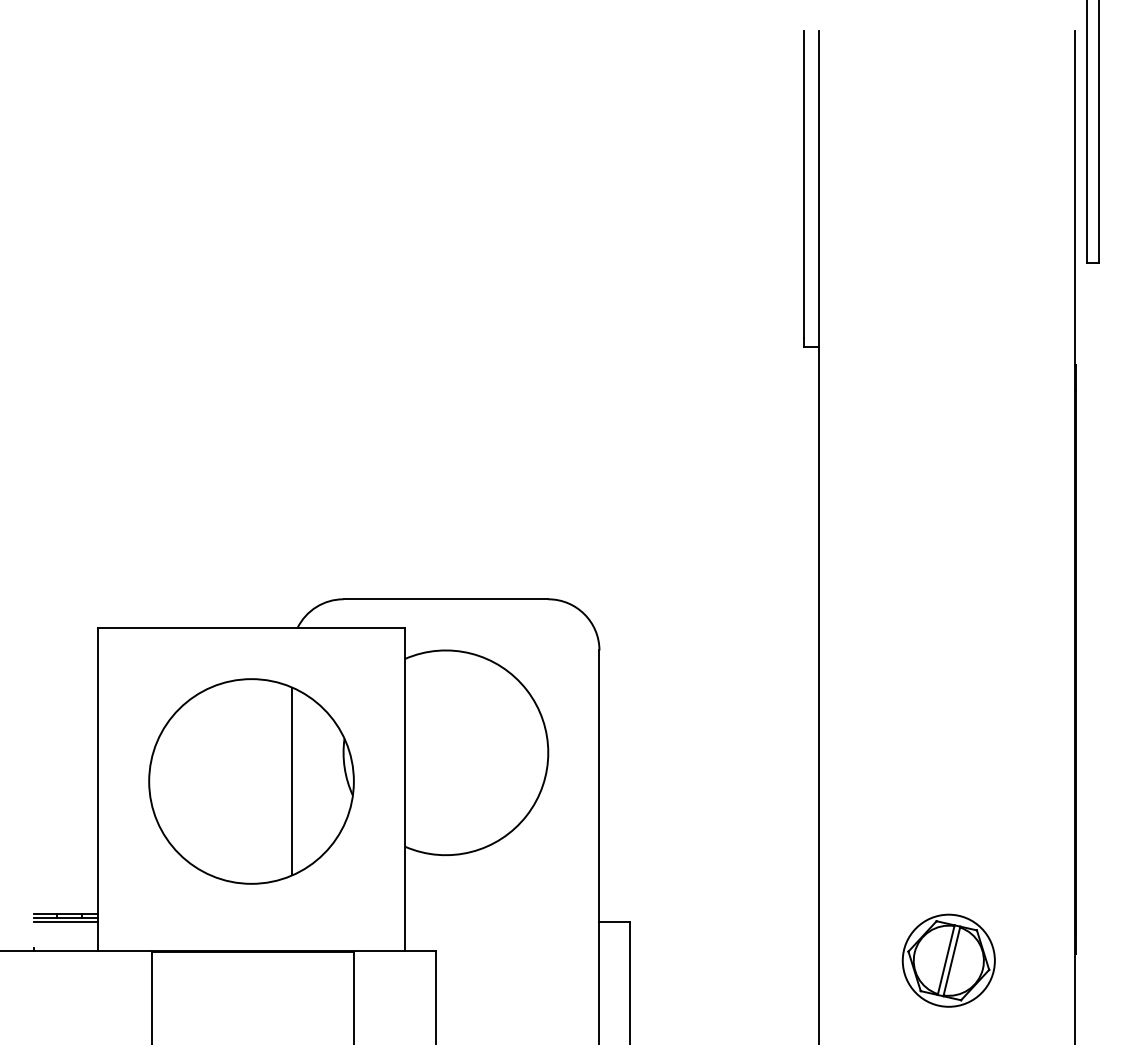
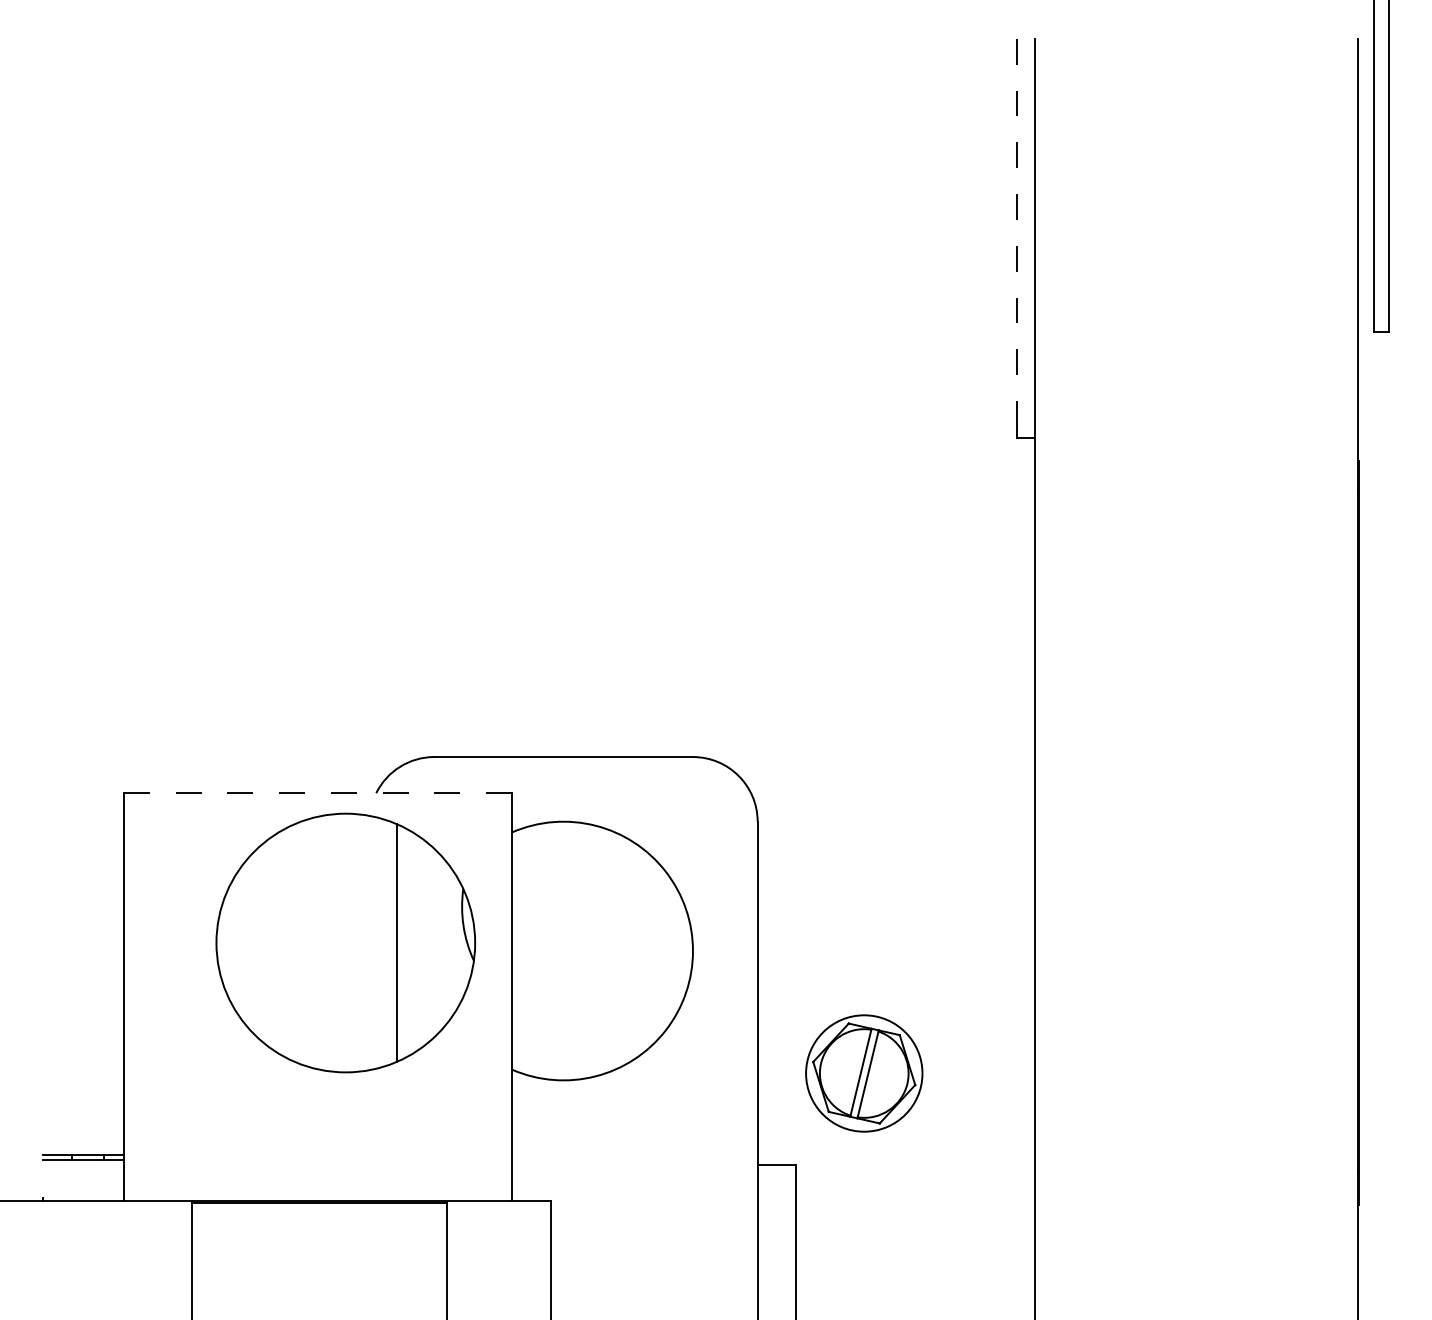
line: (804, 184) -> (1016, 232), solid -> dashed
line: (251, 627) -> (317, 792), solid -> dashed
part: (251, 781) -> (345, 943), moved
line: (65, 922) -> (82, 1165), removed
part: (948, 960) -> (863, 1073), moved

